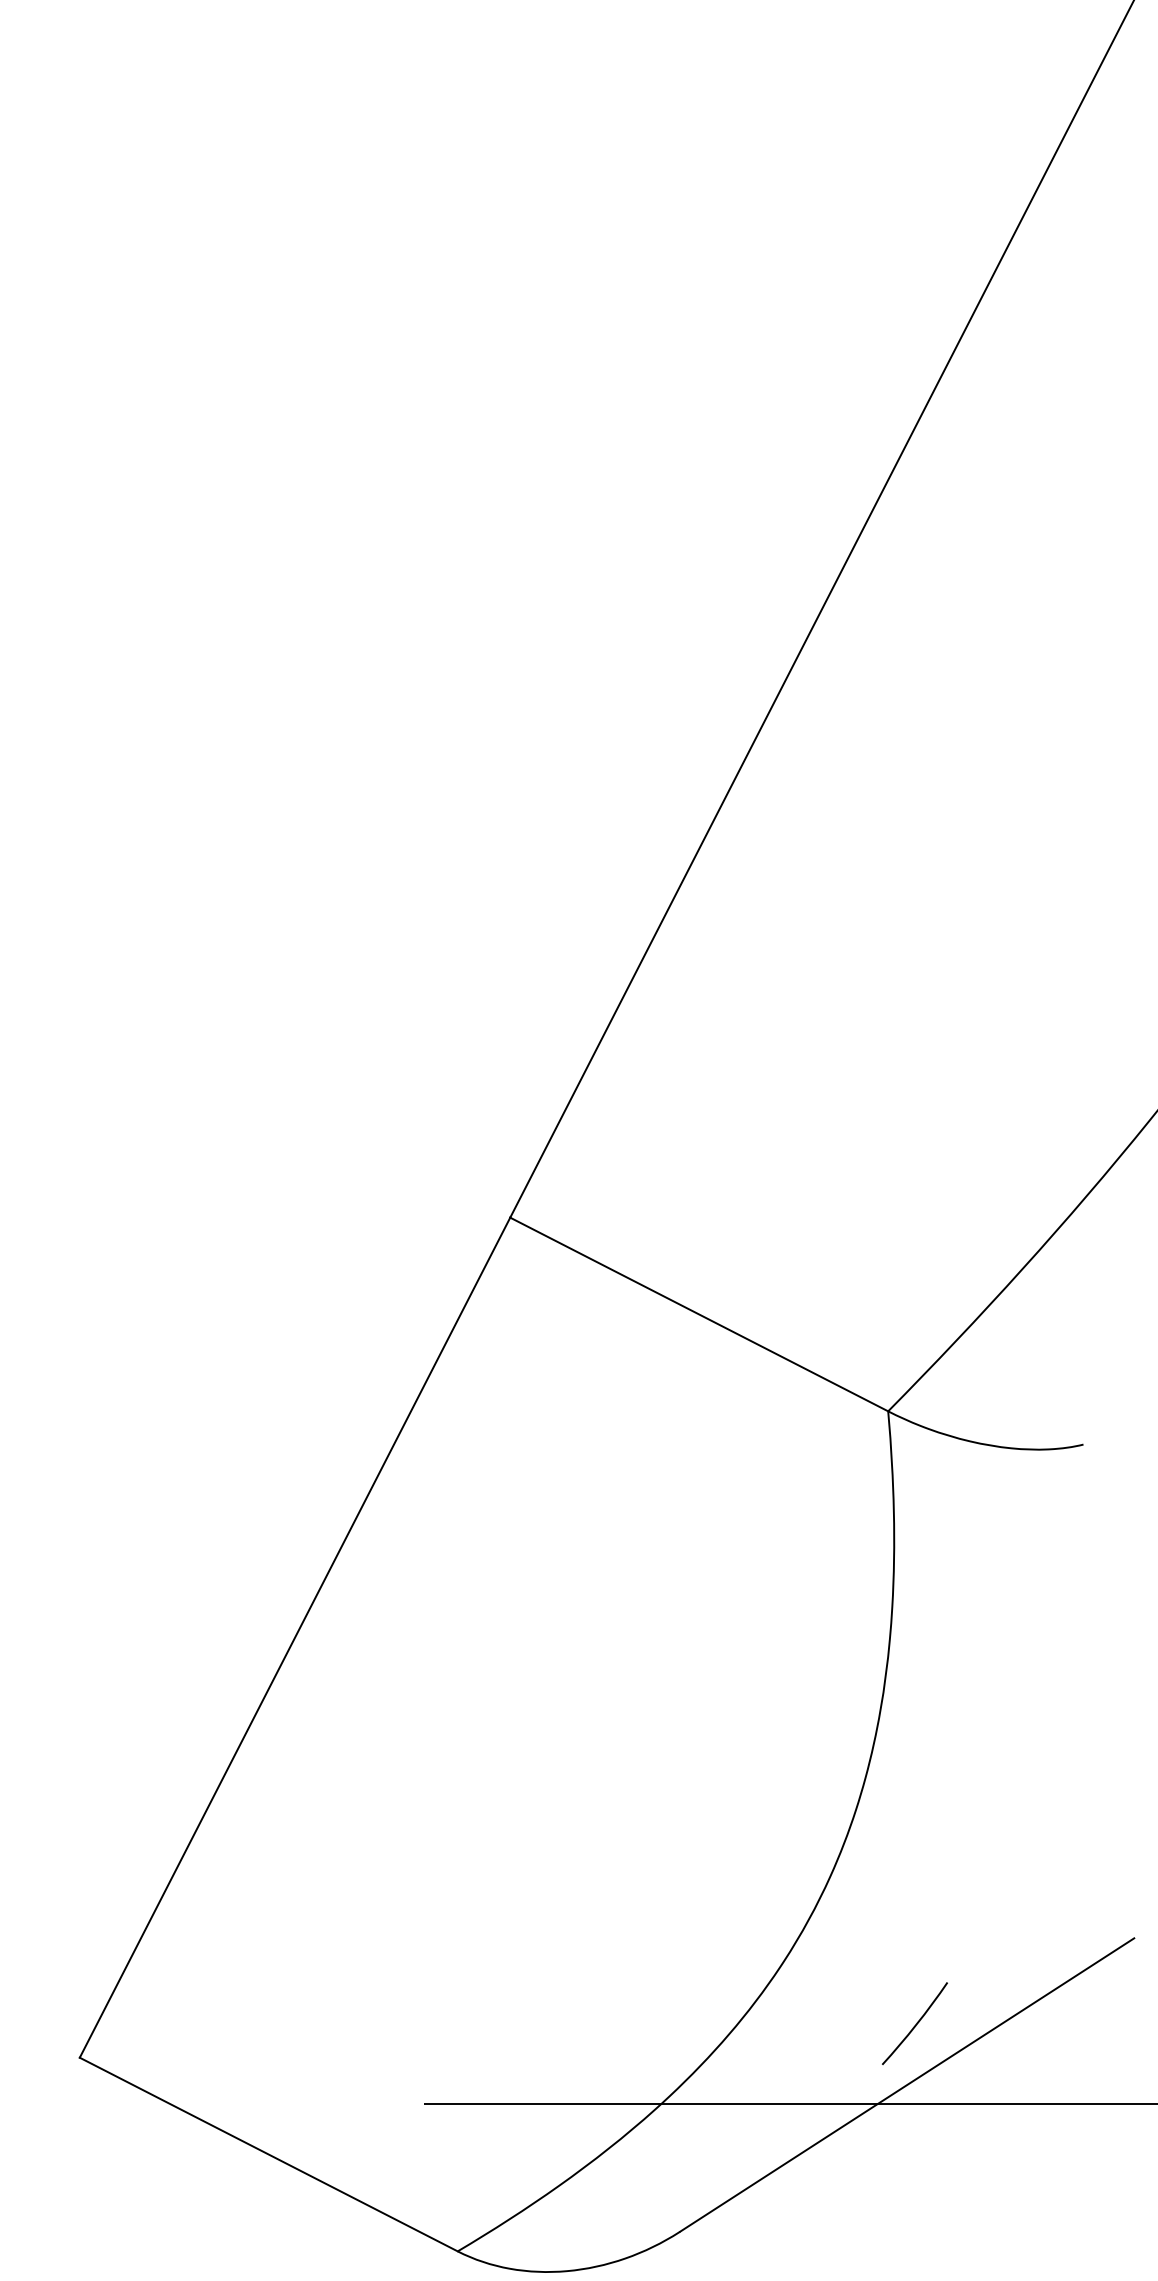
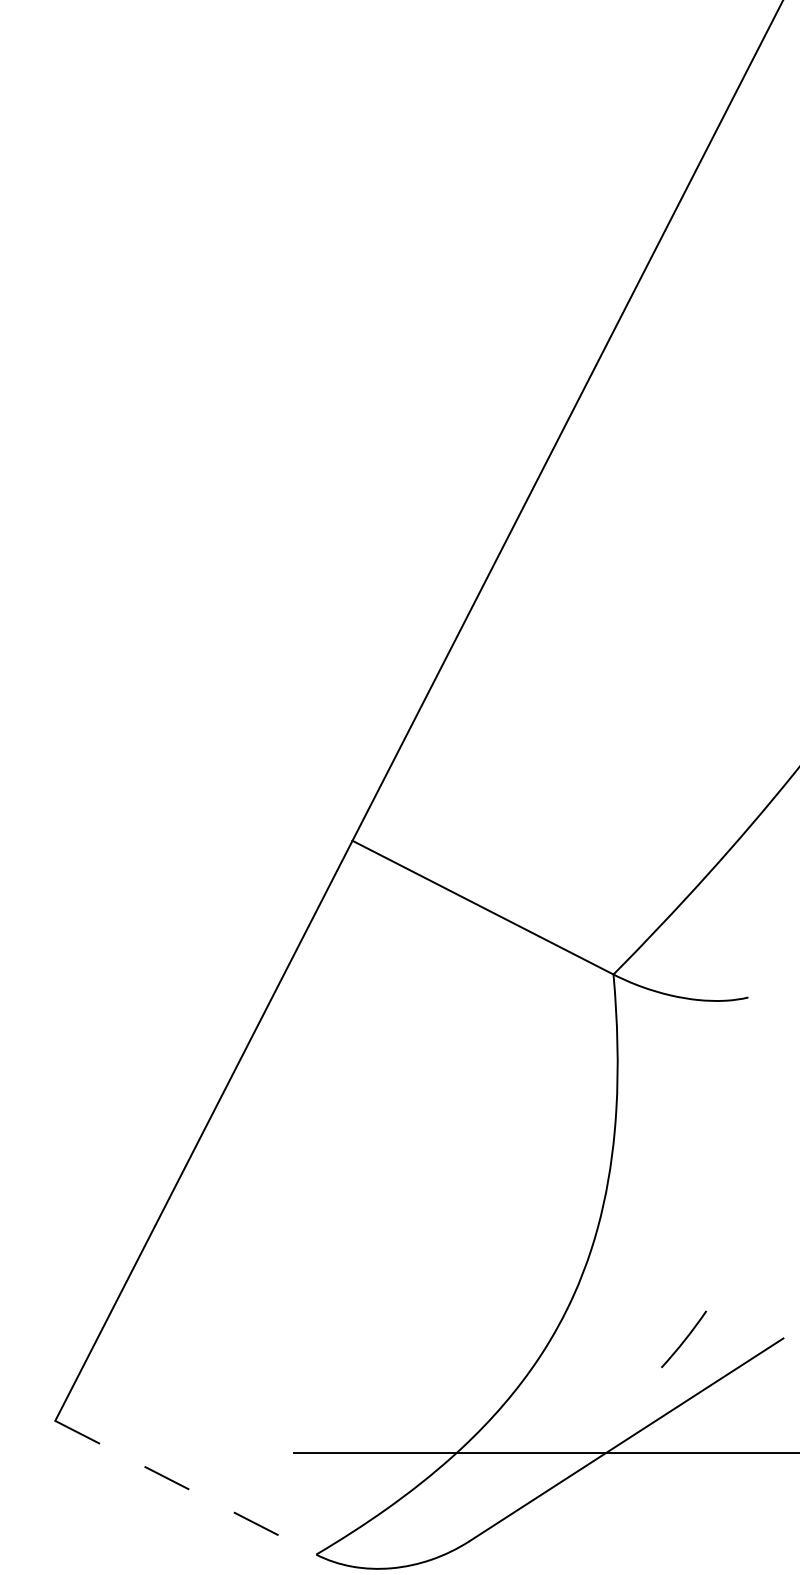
curve: (915, 2023) -> (684, 1339), moved
line: (268, 2154) -> (185, 1487), solid -> dashed

